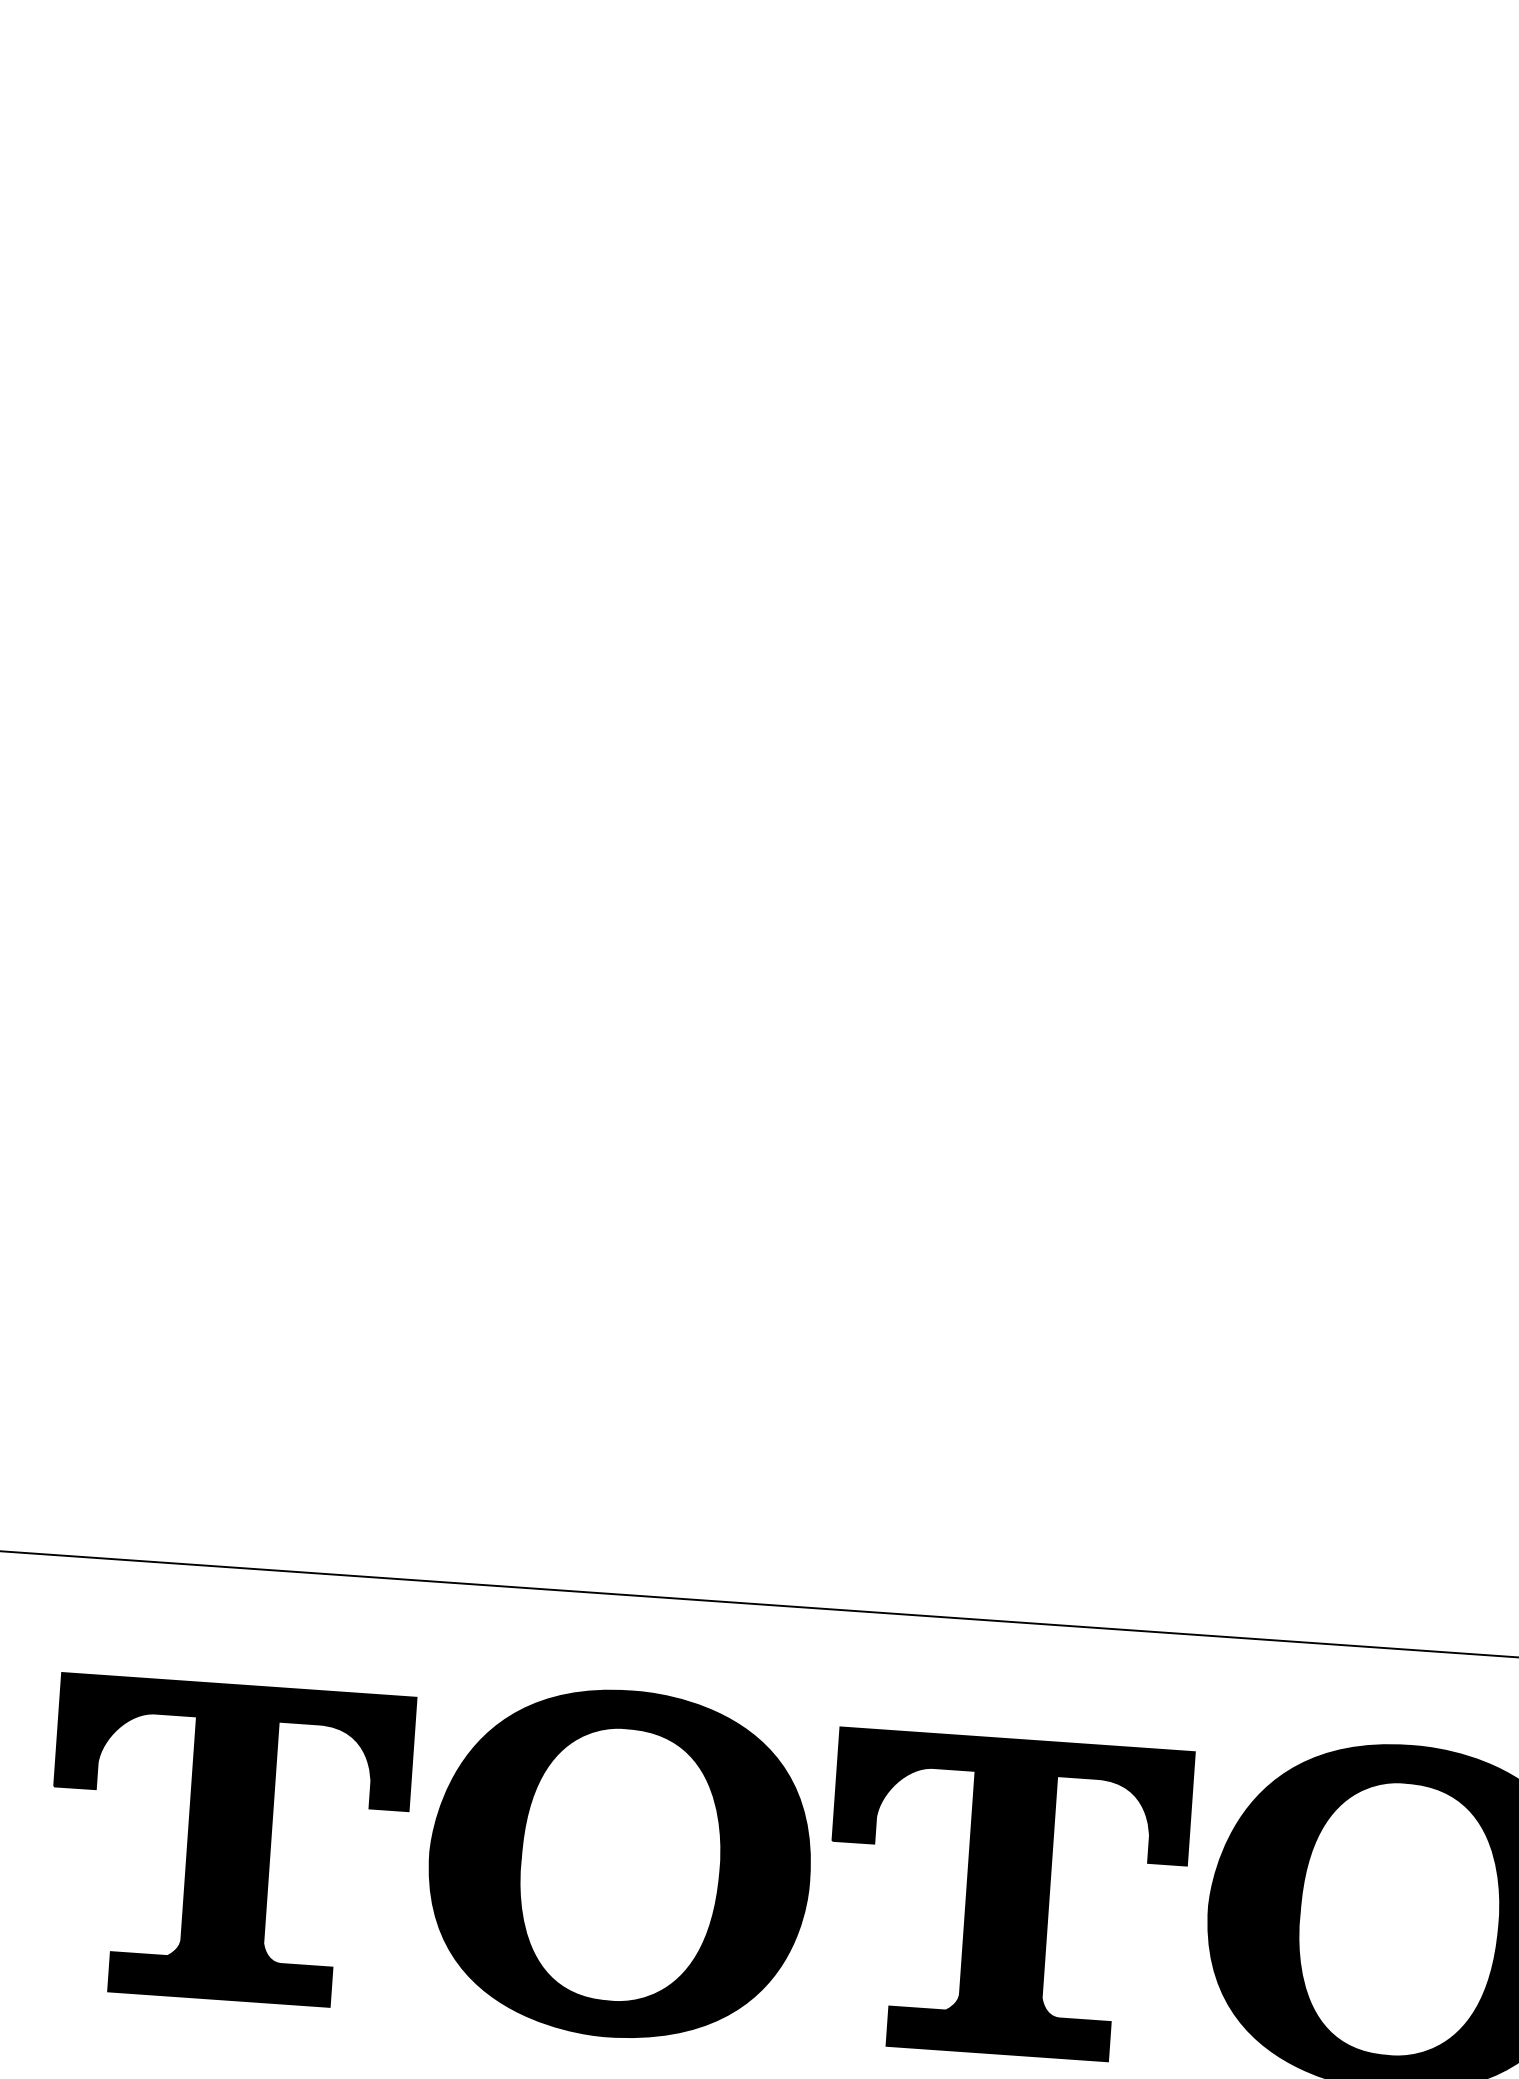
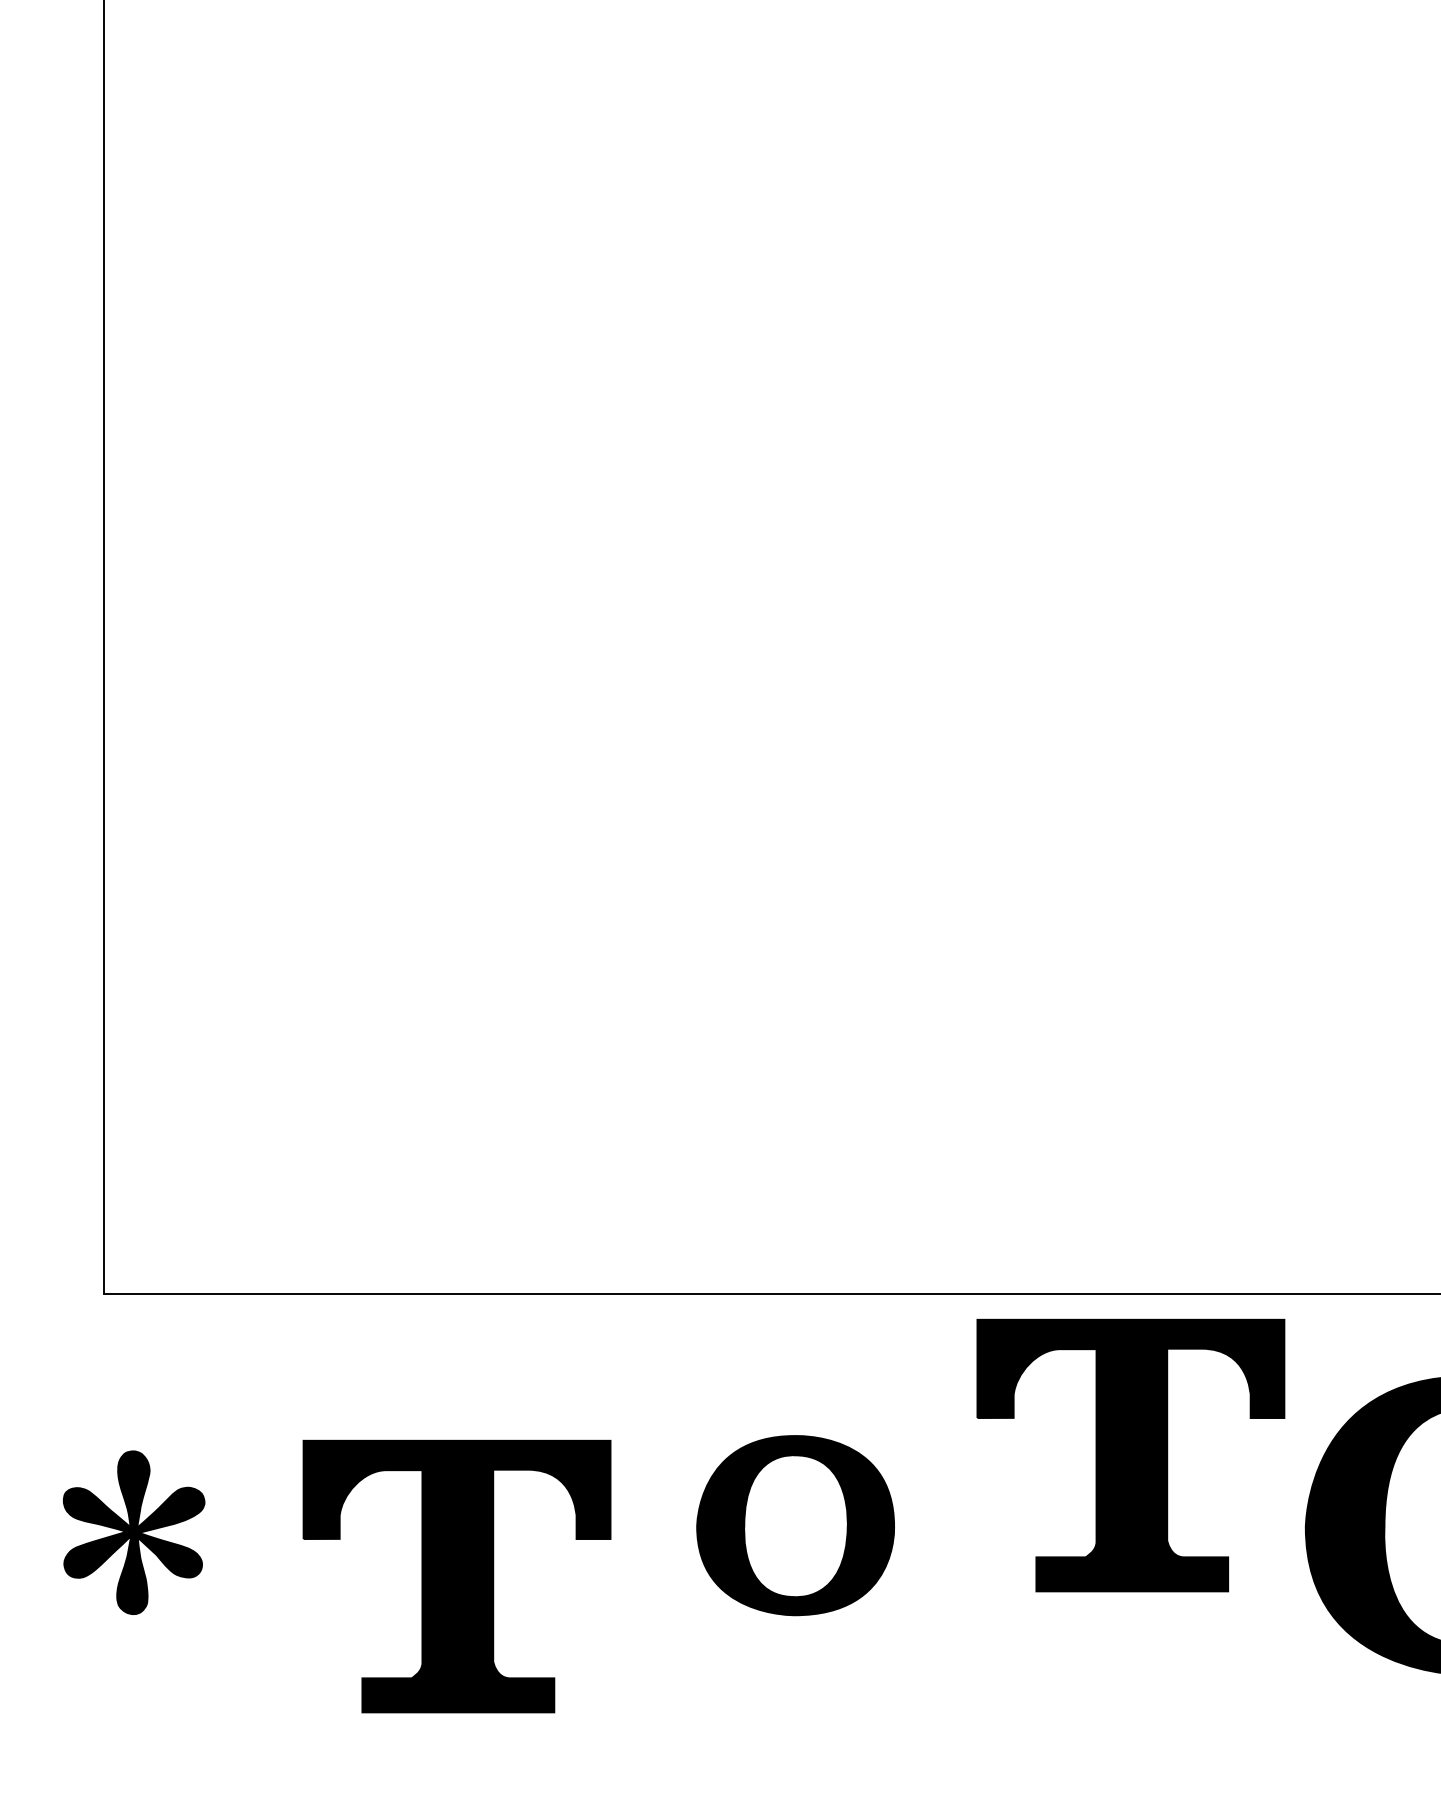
part: (227, 1842) -> (456, 1576), moved
part: (619, 1863) -> (795, 1525), size x0.6
part: (1006, 1896) -> (1130, 1455), moved

